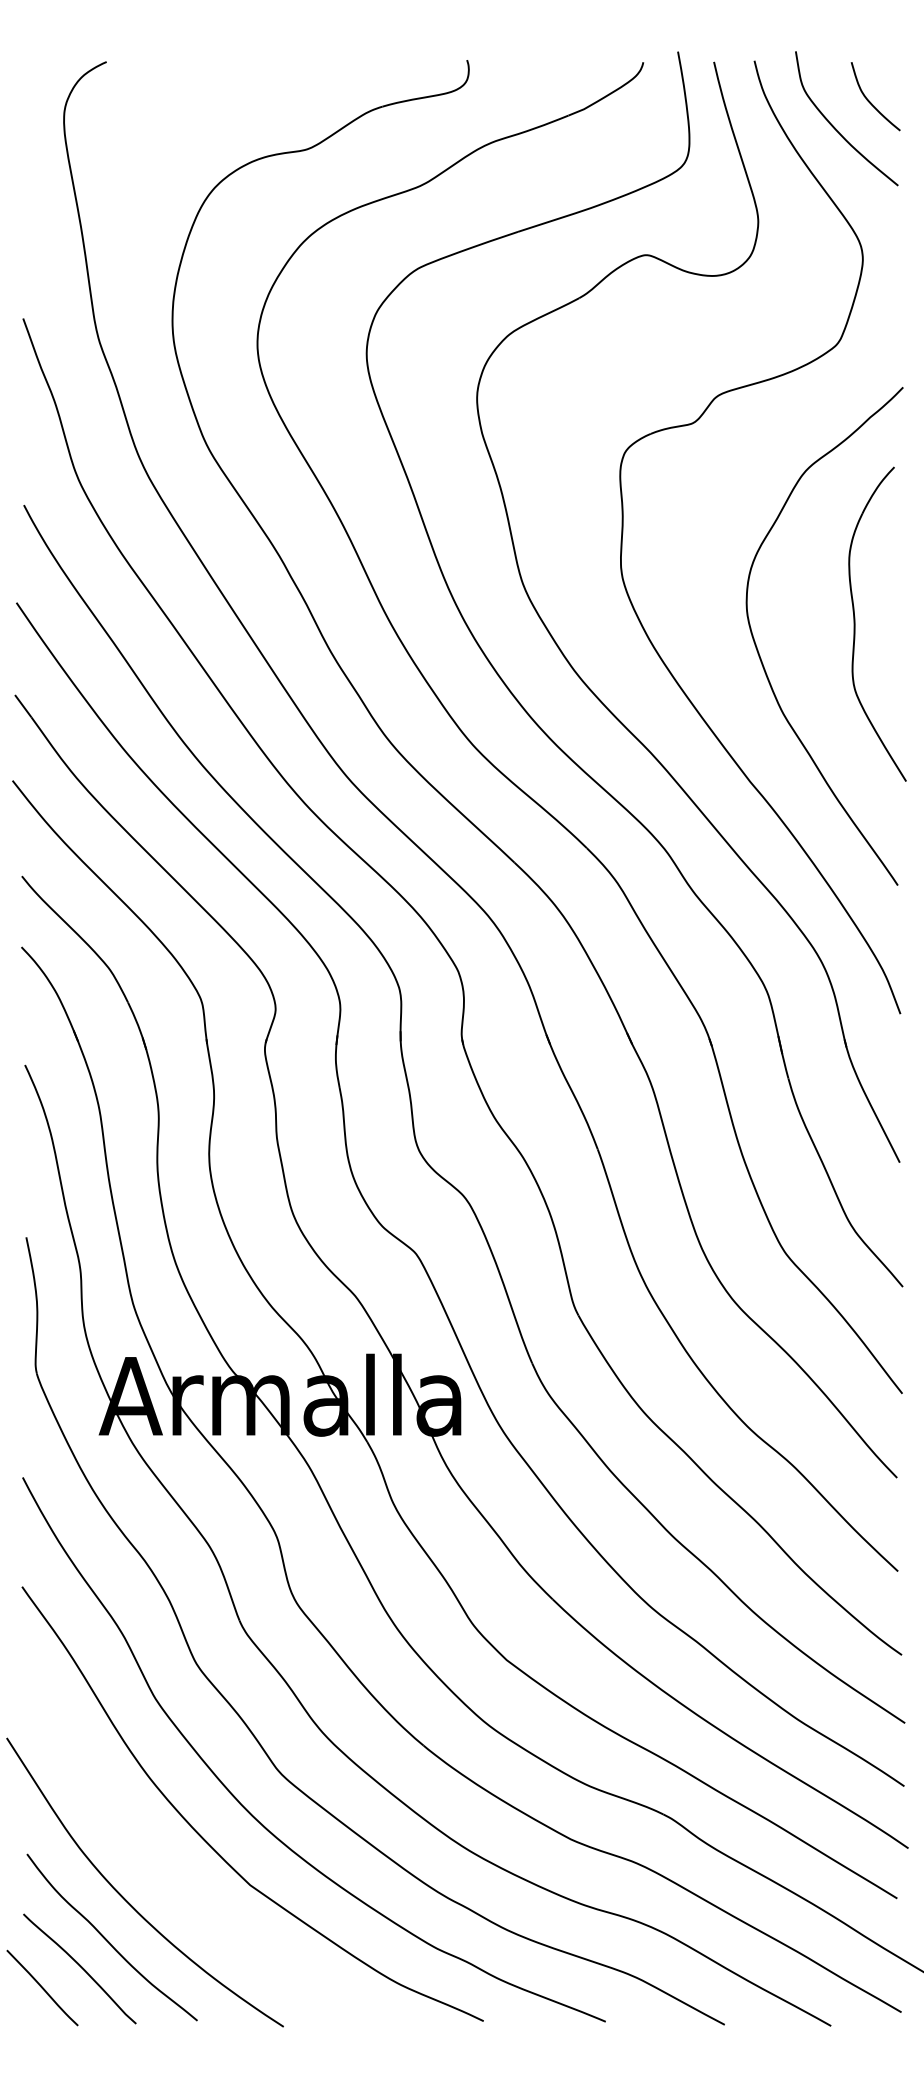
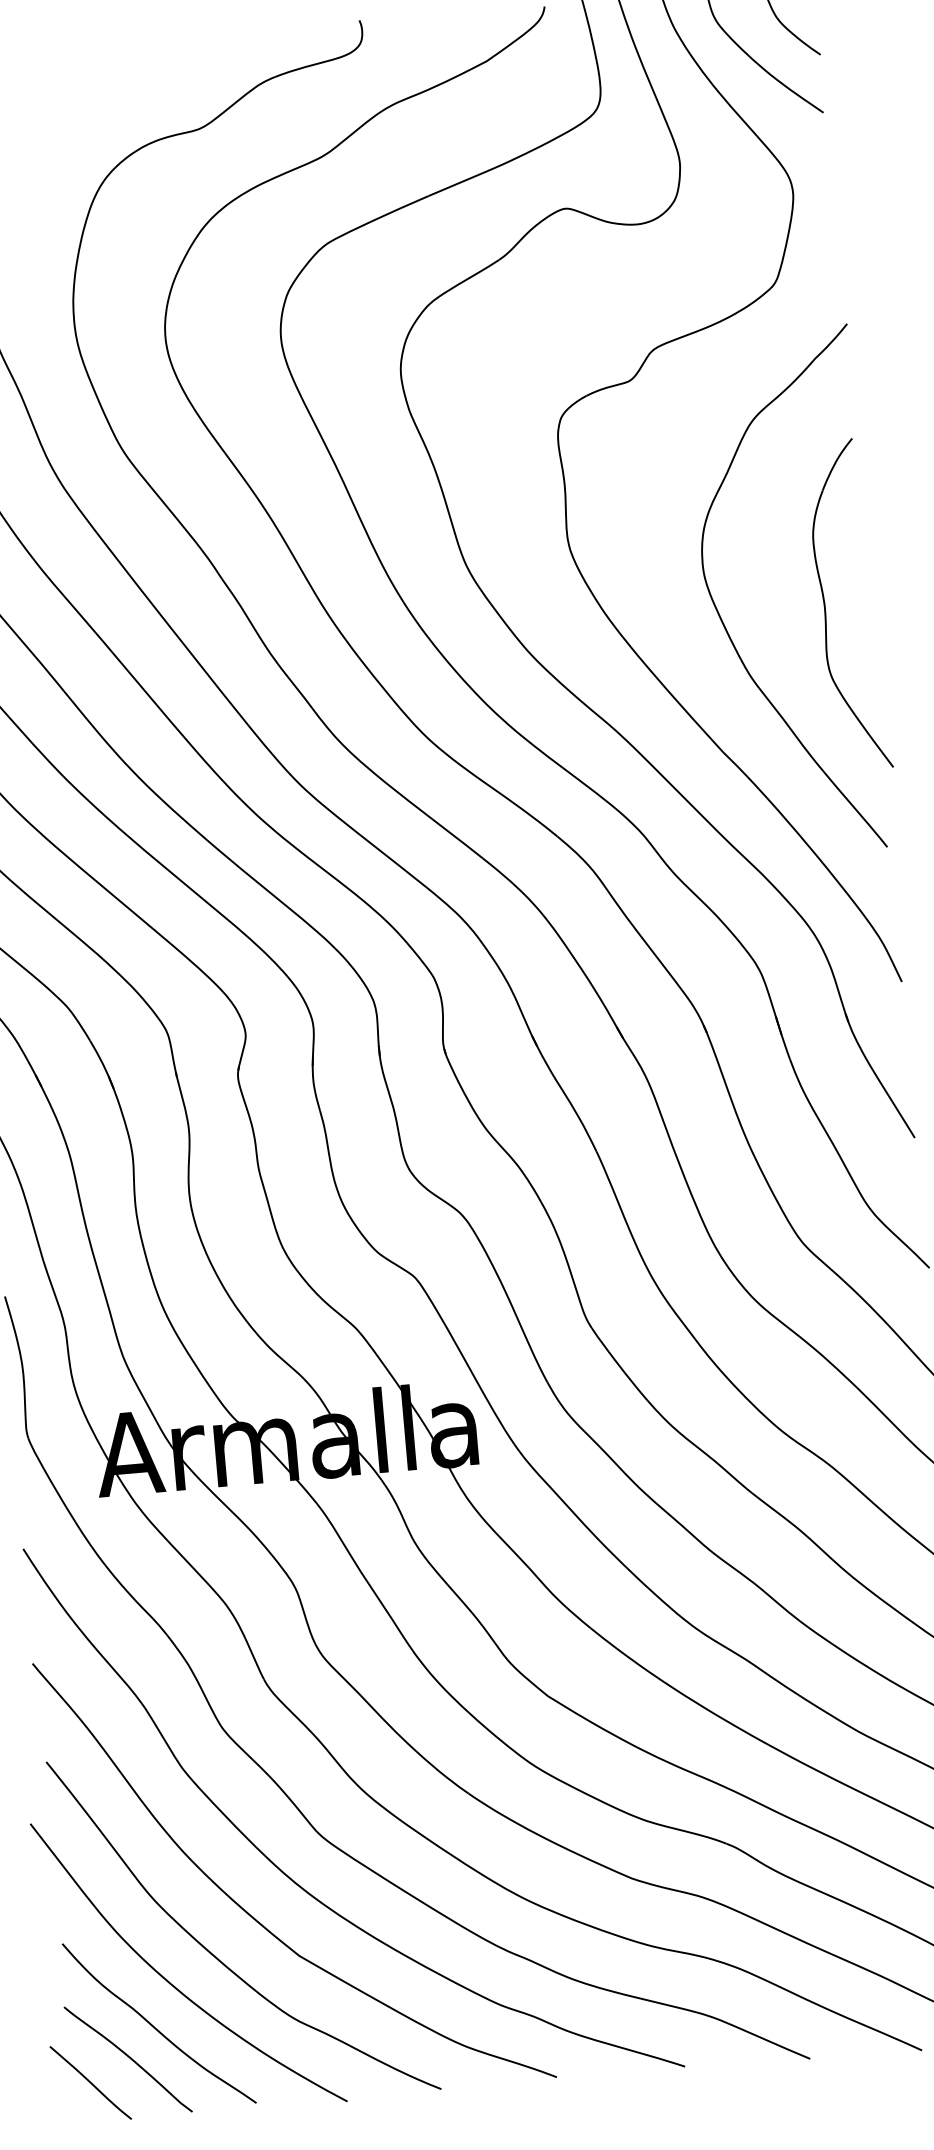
part: (855, 623) -> (825, 606), moved
curve: (171, 1878) -> (216, 1956), added

